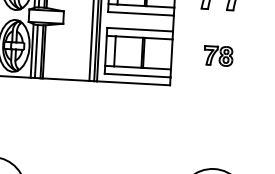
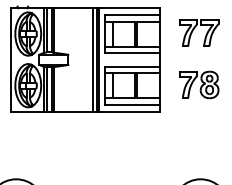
part: (218, 55) -> (199, 84), size x1.67

